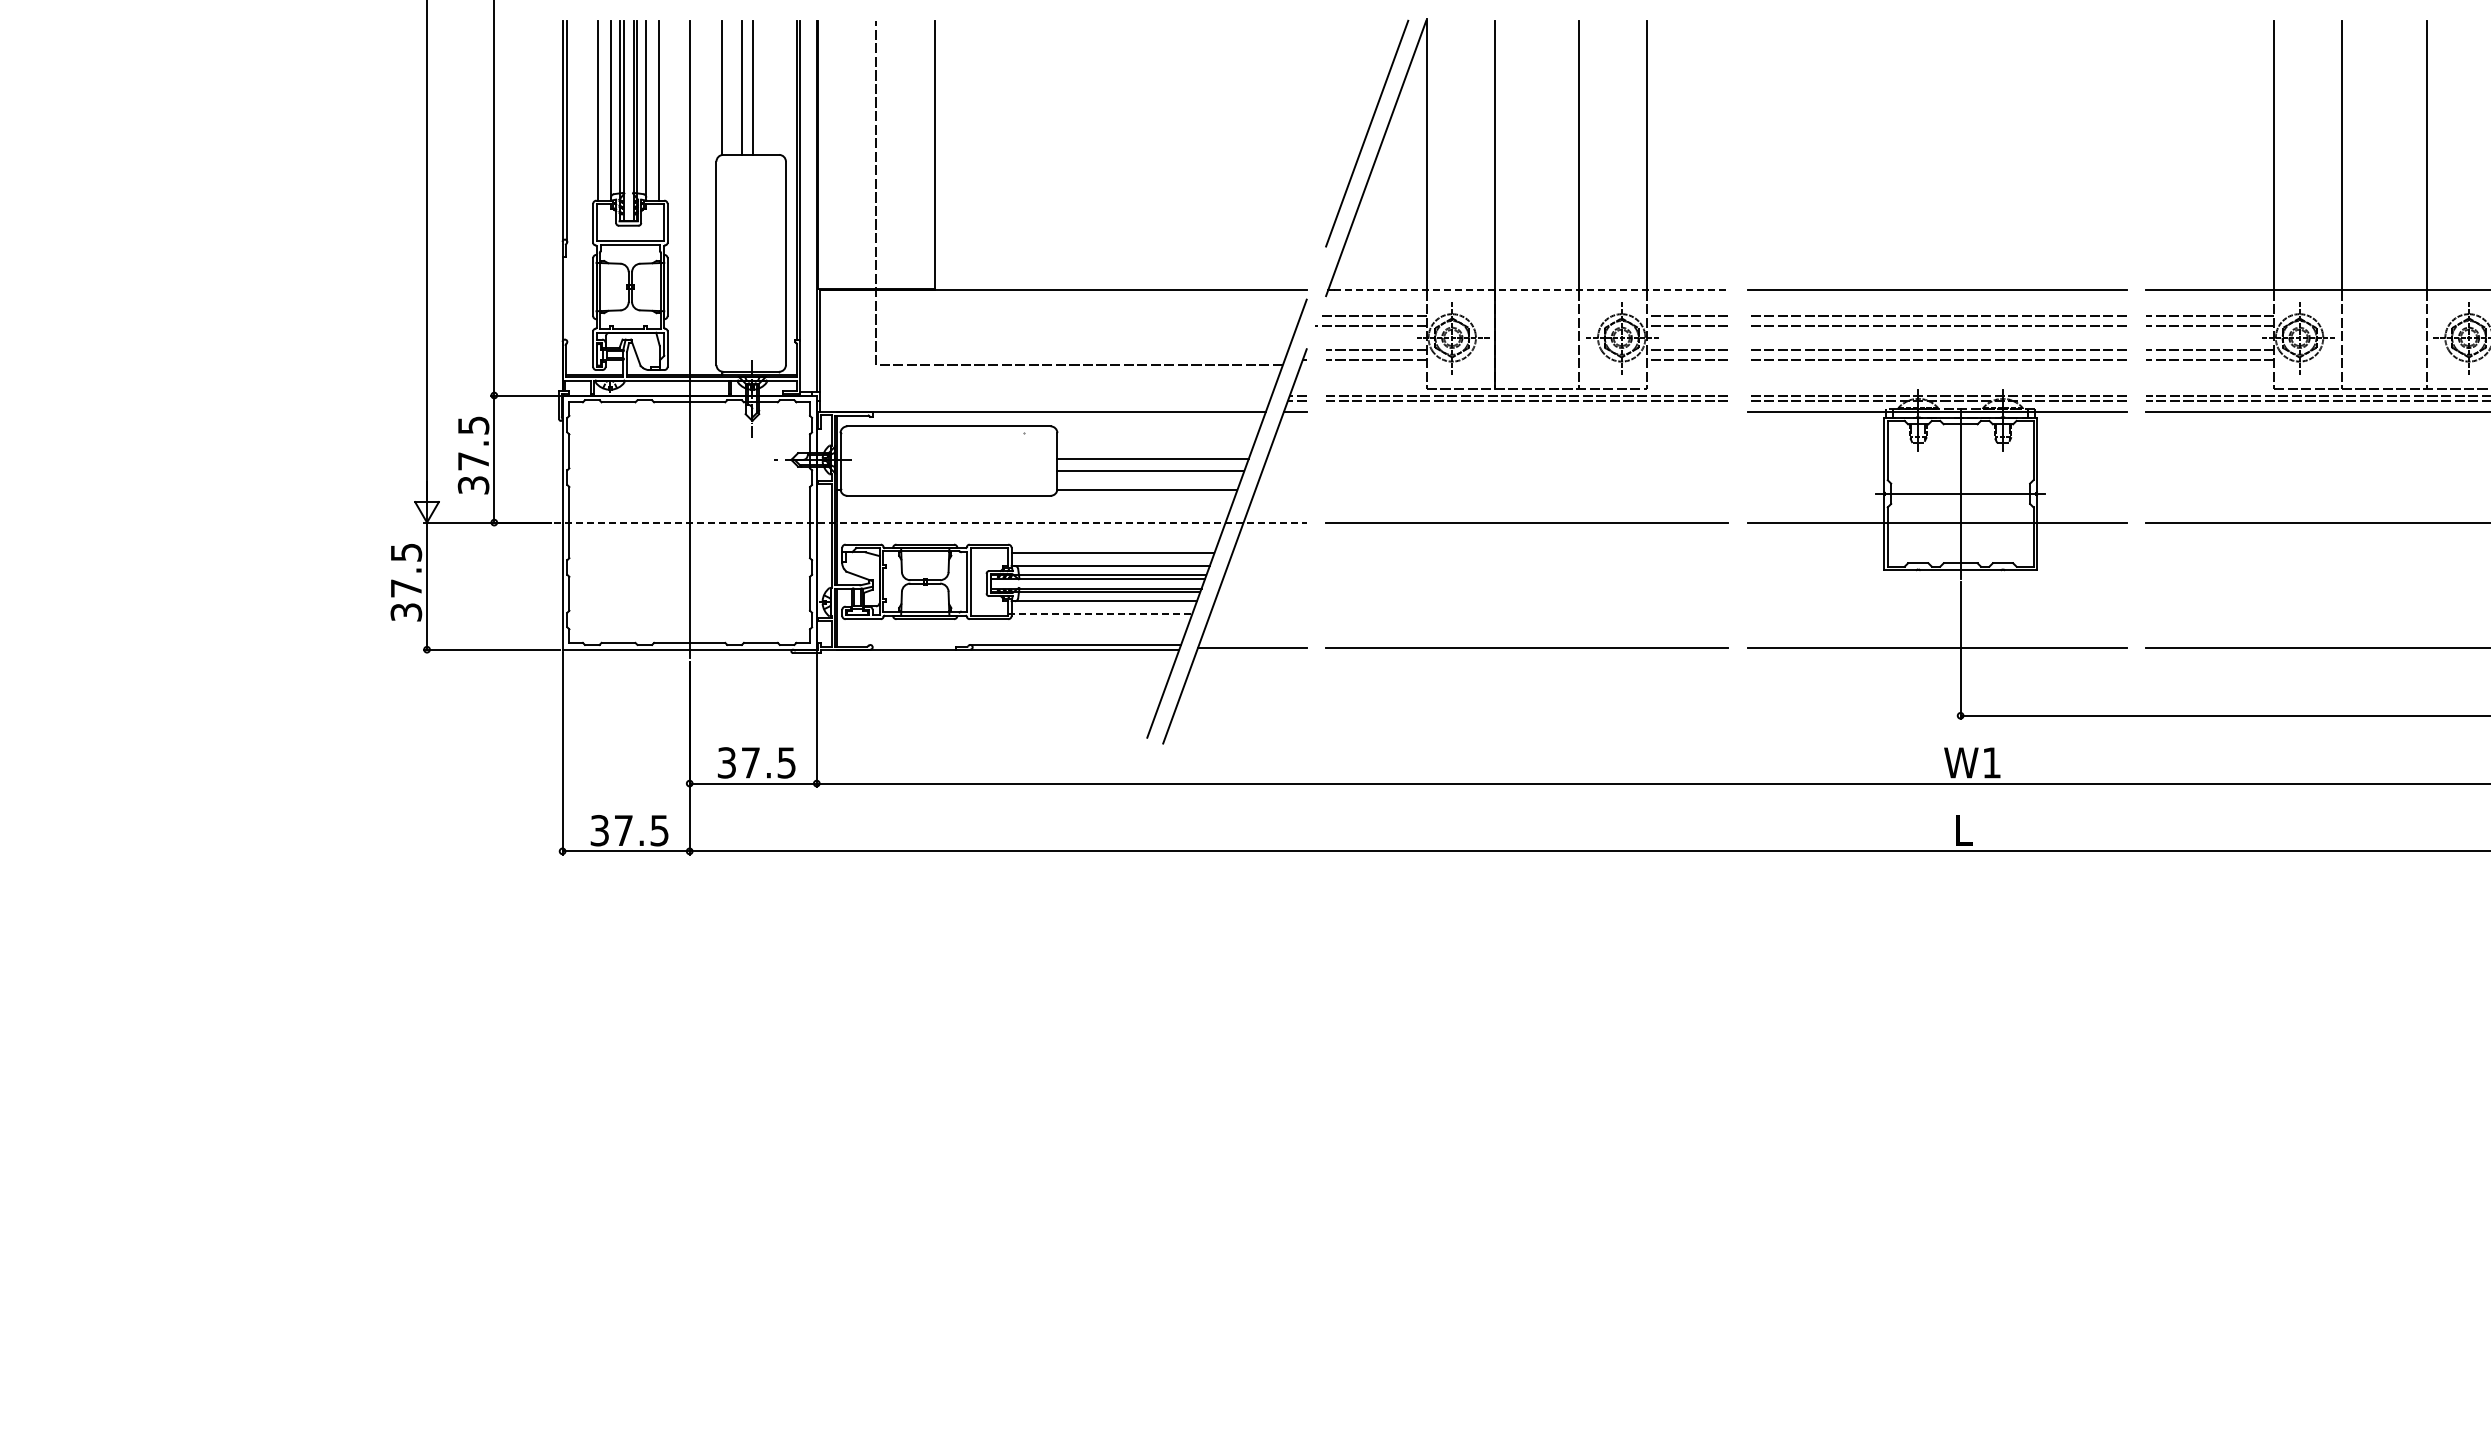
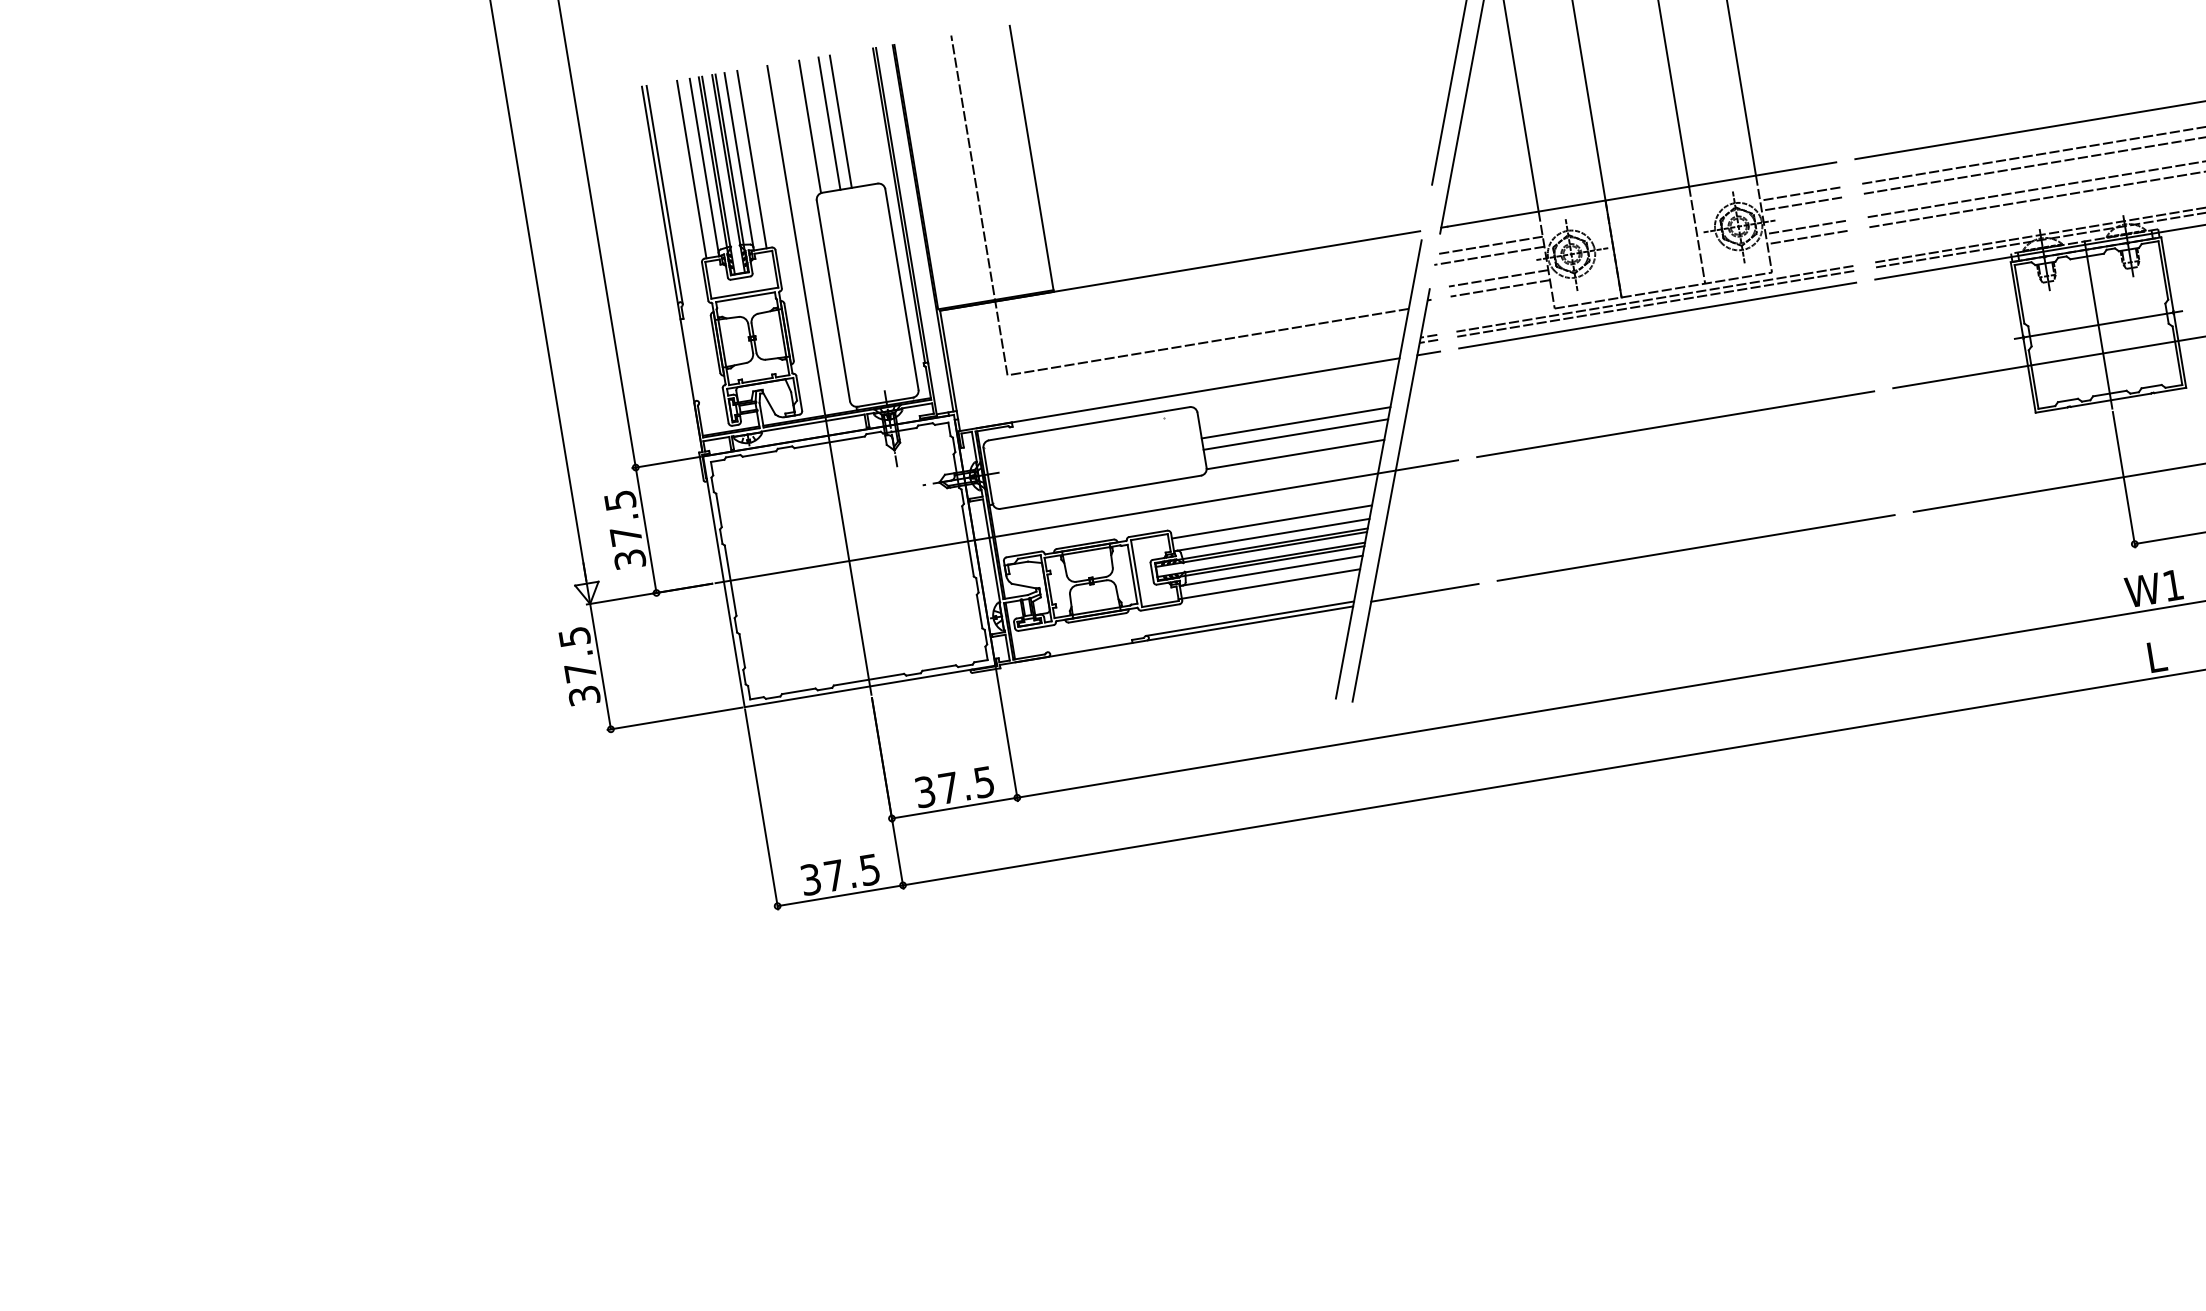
line: (1531, 290) -> (1641, 194), dashed -> solid
line: (1527, 412) -> (1657, 315), added
line: (930, 522) -> (1086, 521), dashed -> solid
line: (1100, 614) -> (1269, 584), dashed -> solid

